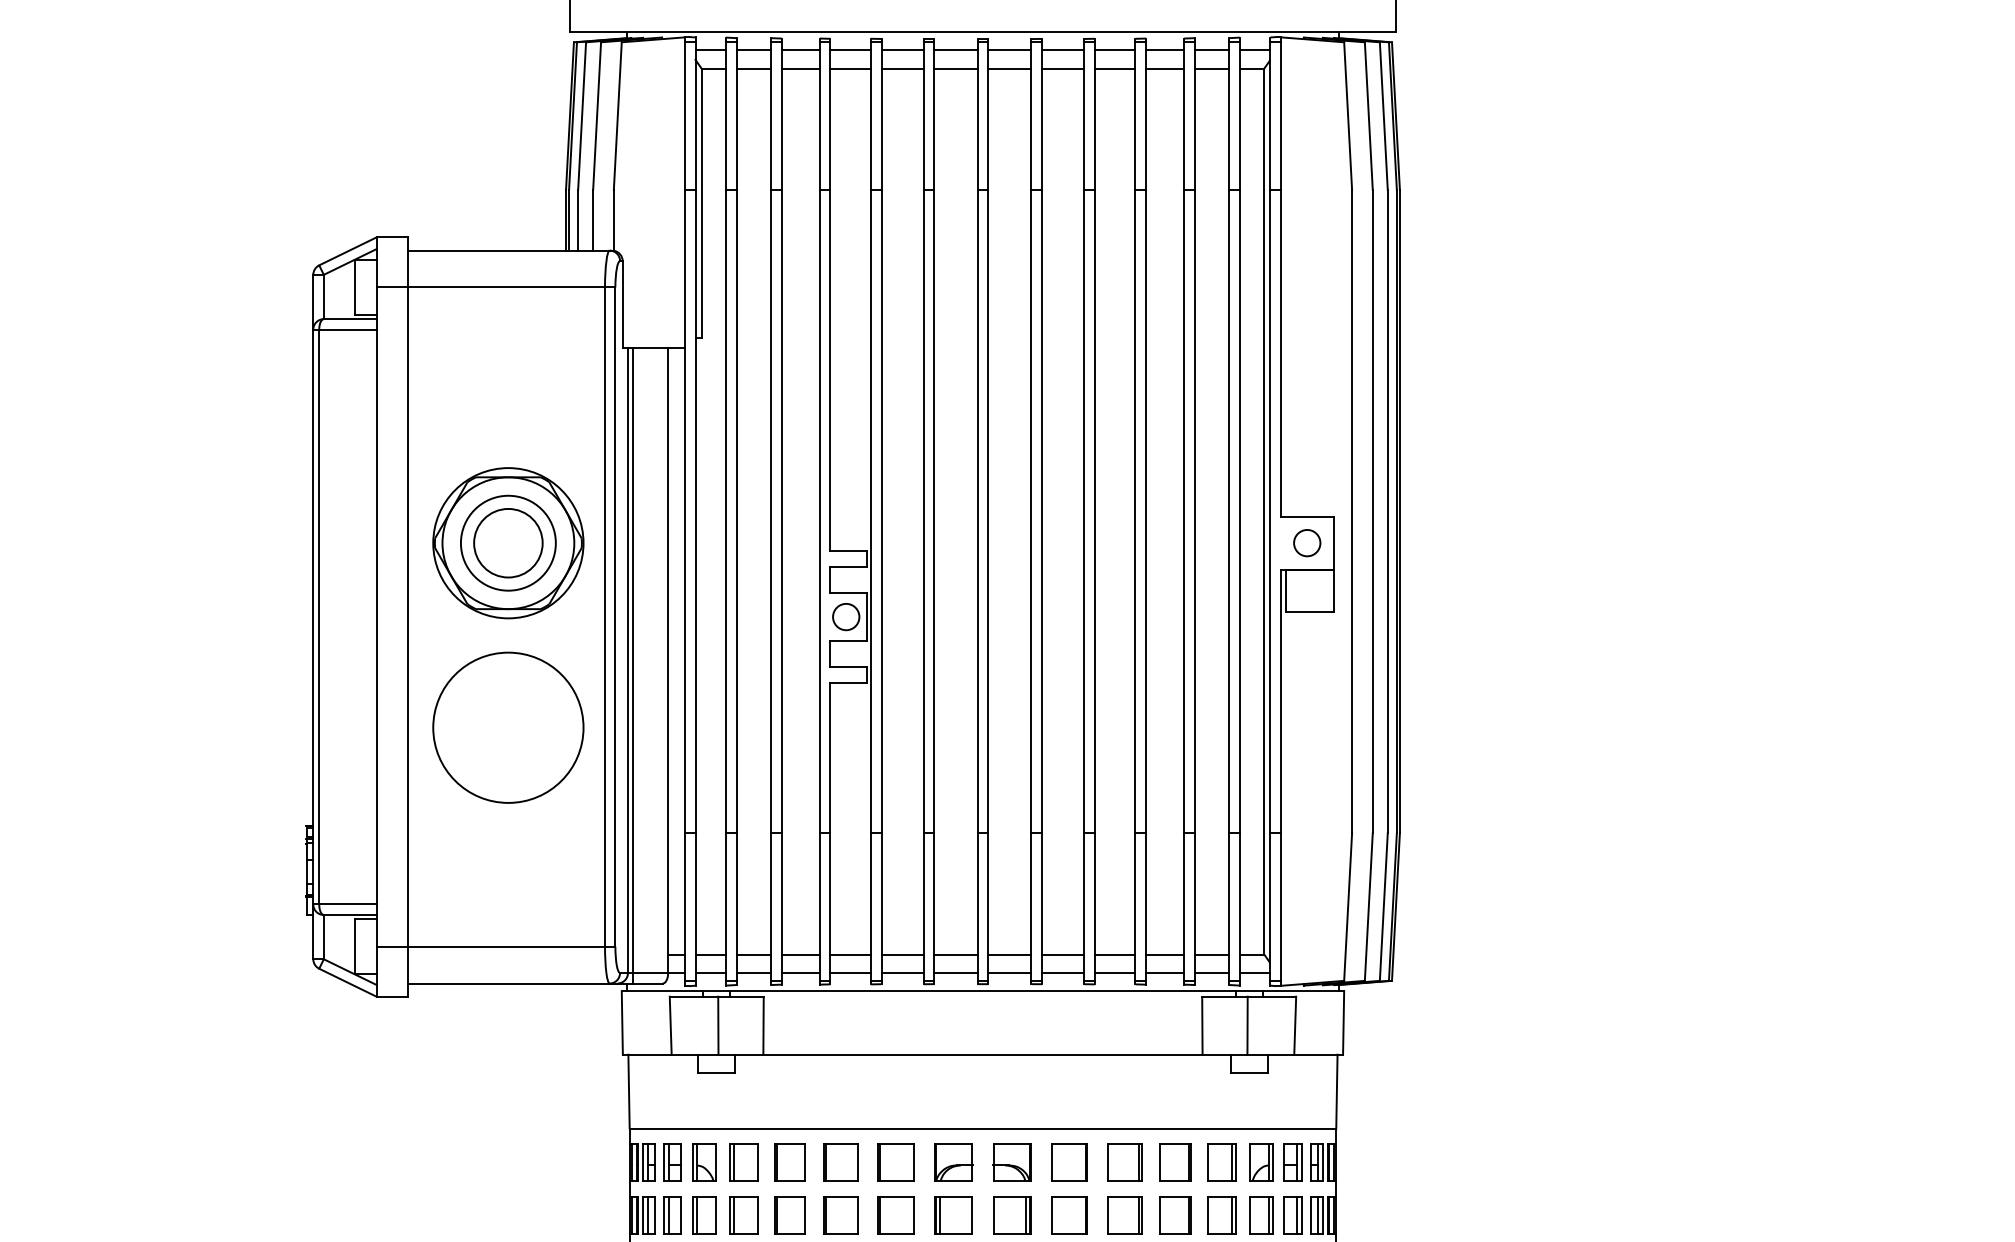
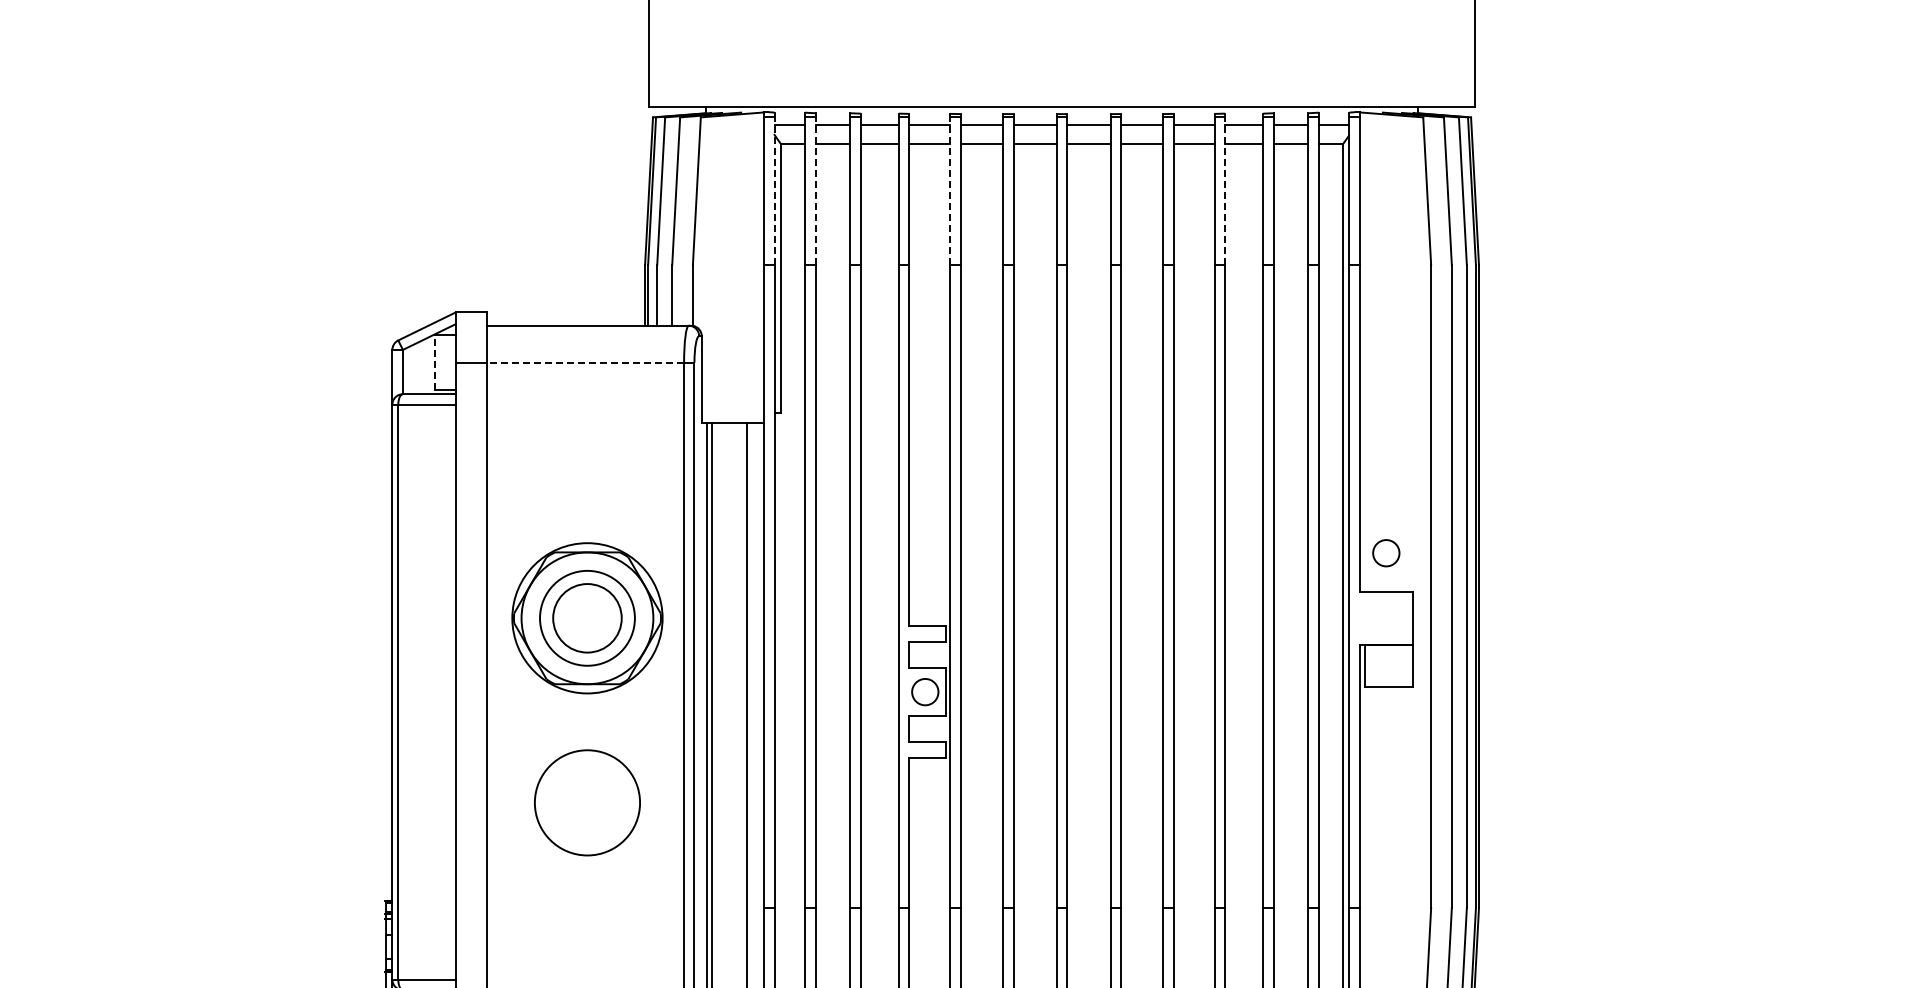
line: (695, 116) -> (774, 191), solid -> dashed
line: (736, 116) -> (815, 191), solid -> dashed
line: (871, 116) -> (950, 191), solid -> dashed
line: (1146, 116) -> (1225, 191), solid -> dashed
line: (355, 287) -> (434, 362), solid -> dashed
line: (506, 287) -> (585, 362), solid -> dashed
circle: (1307, 543) -> (1386, 553), moved
circle: (508, 727) -> (587, 802), size x0.7

